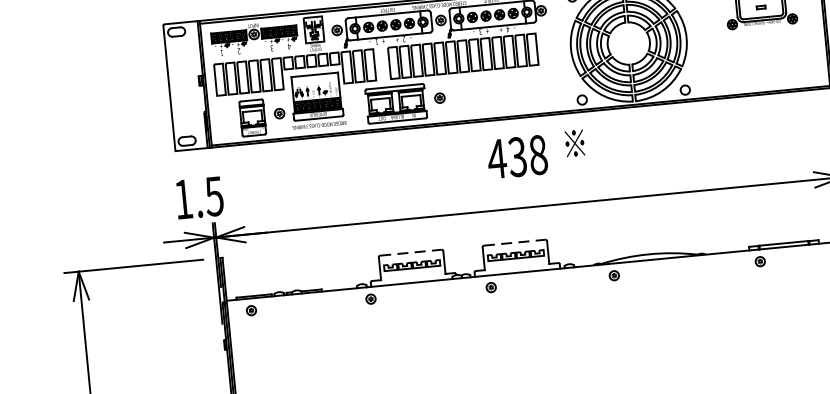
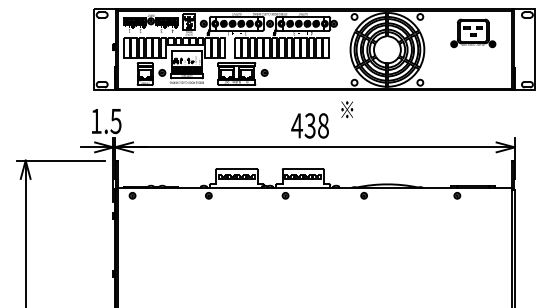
text: (516, 156) -> (309, 125), moved
line: (515, 242) -> (303, 168), dashed -> solid
line: (410, 252) -> (236, 168), dashed -> solid

